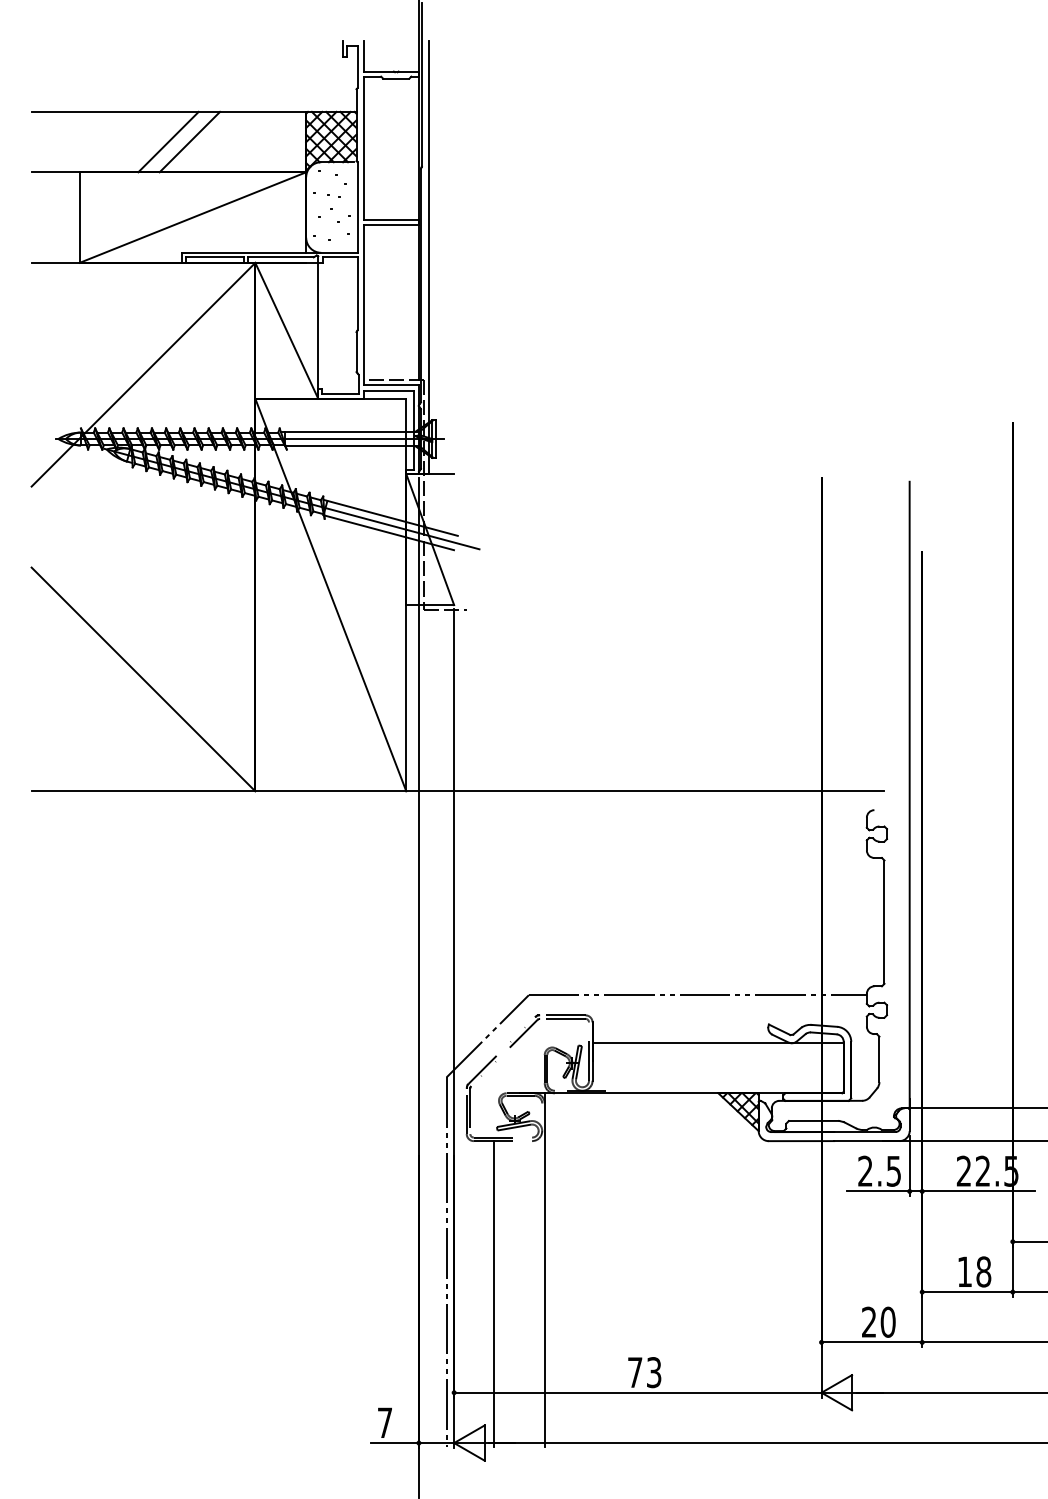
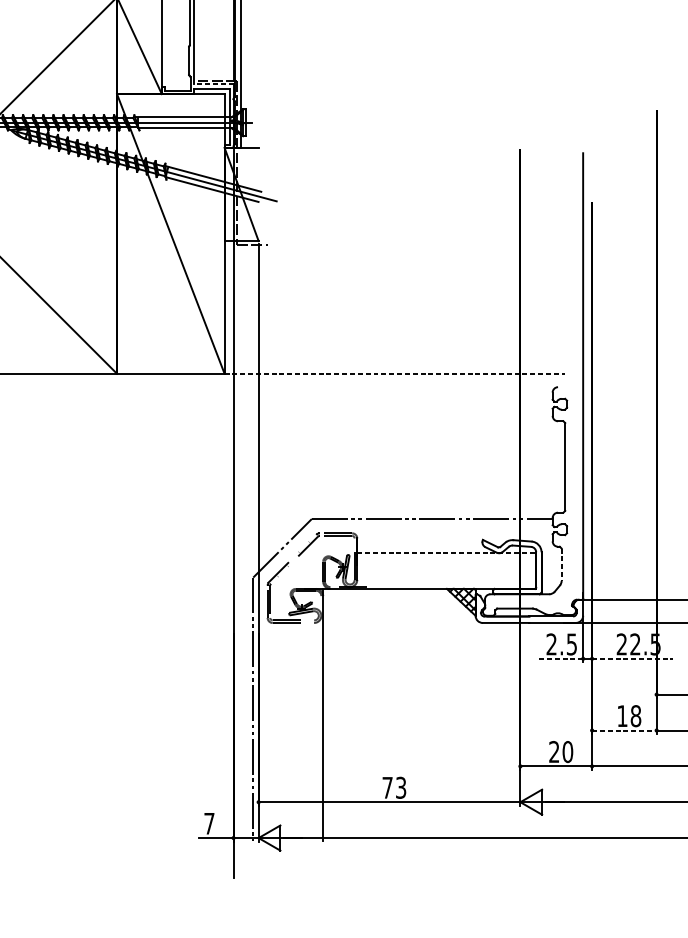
line: (391, 385) -> (214, 84), solid -> dashed
line: (645, 791) -> (394, 373), solid -> dashed
line: (718, 1043) -> (446, 553), solid -> dashed
line: (879, 1059) -> (561, 564), solid -> dashed
line: (878, 1191) -> (560, 658), solid -> dashed
line: (978, 1191) -> (632, 658), solid -> dashed
line: (968, 1292) -> (625, 730), solid -> dashed
line: (494, 1294) -> (287, 732), removed

